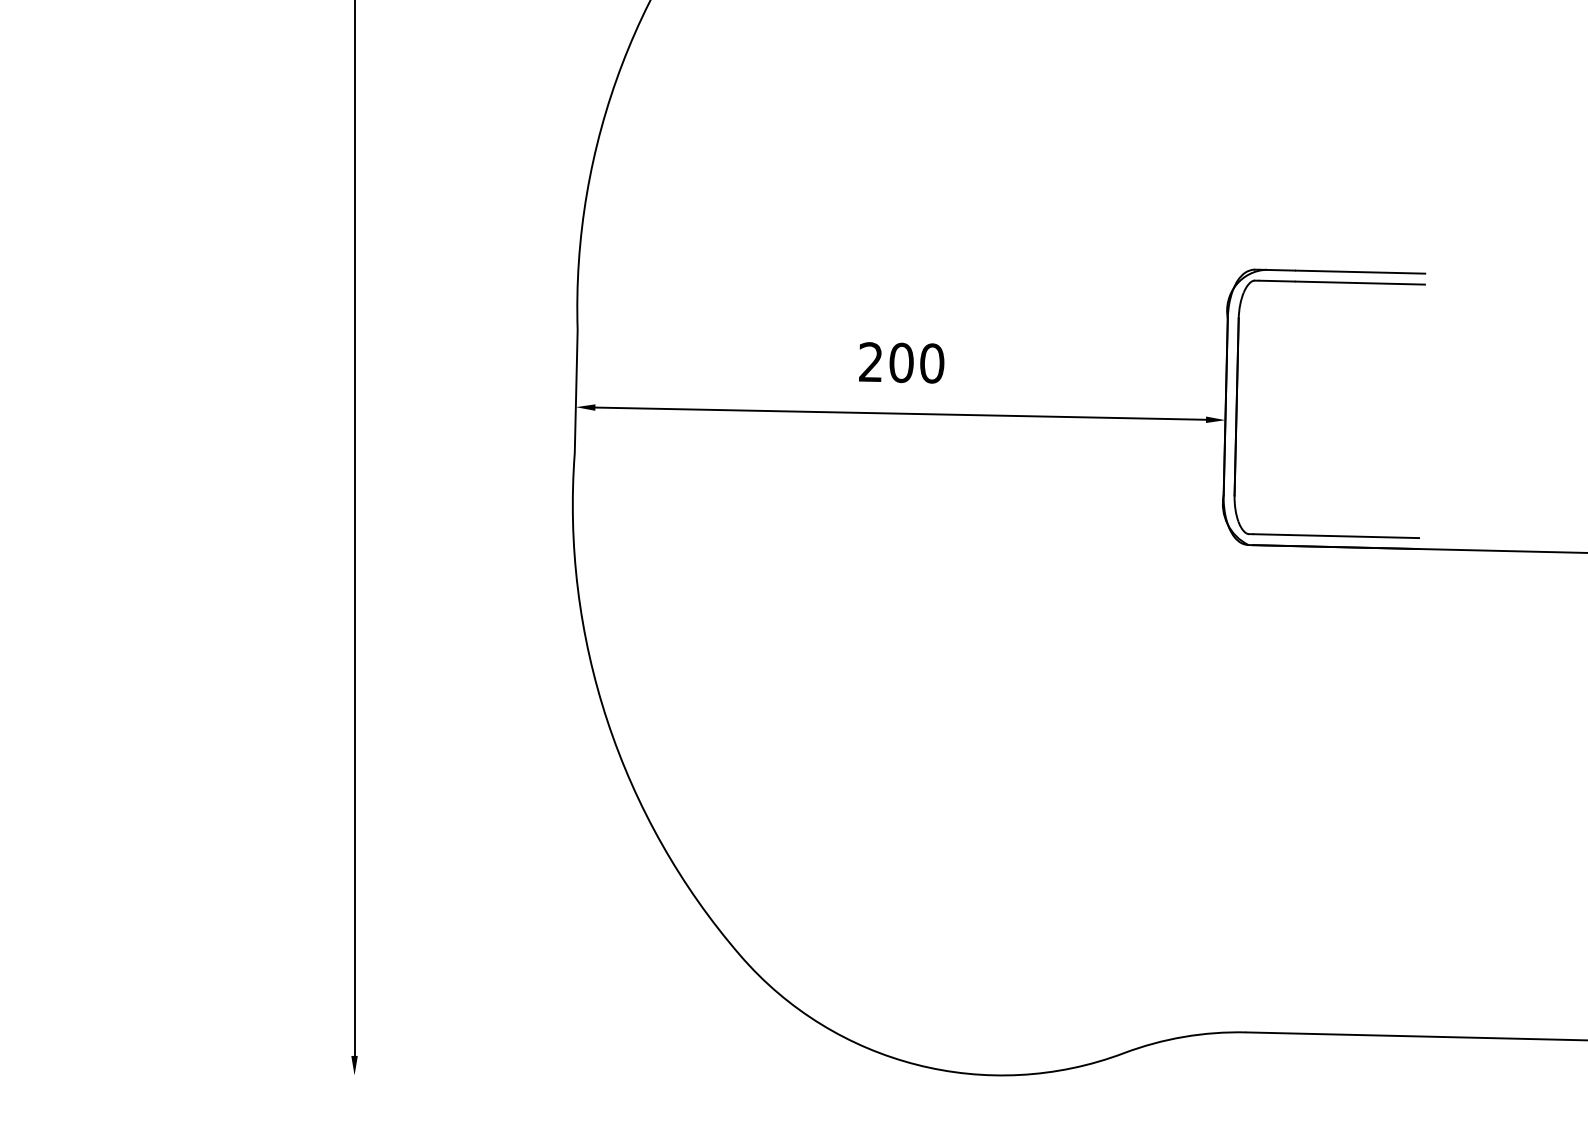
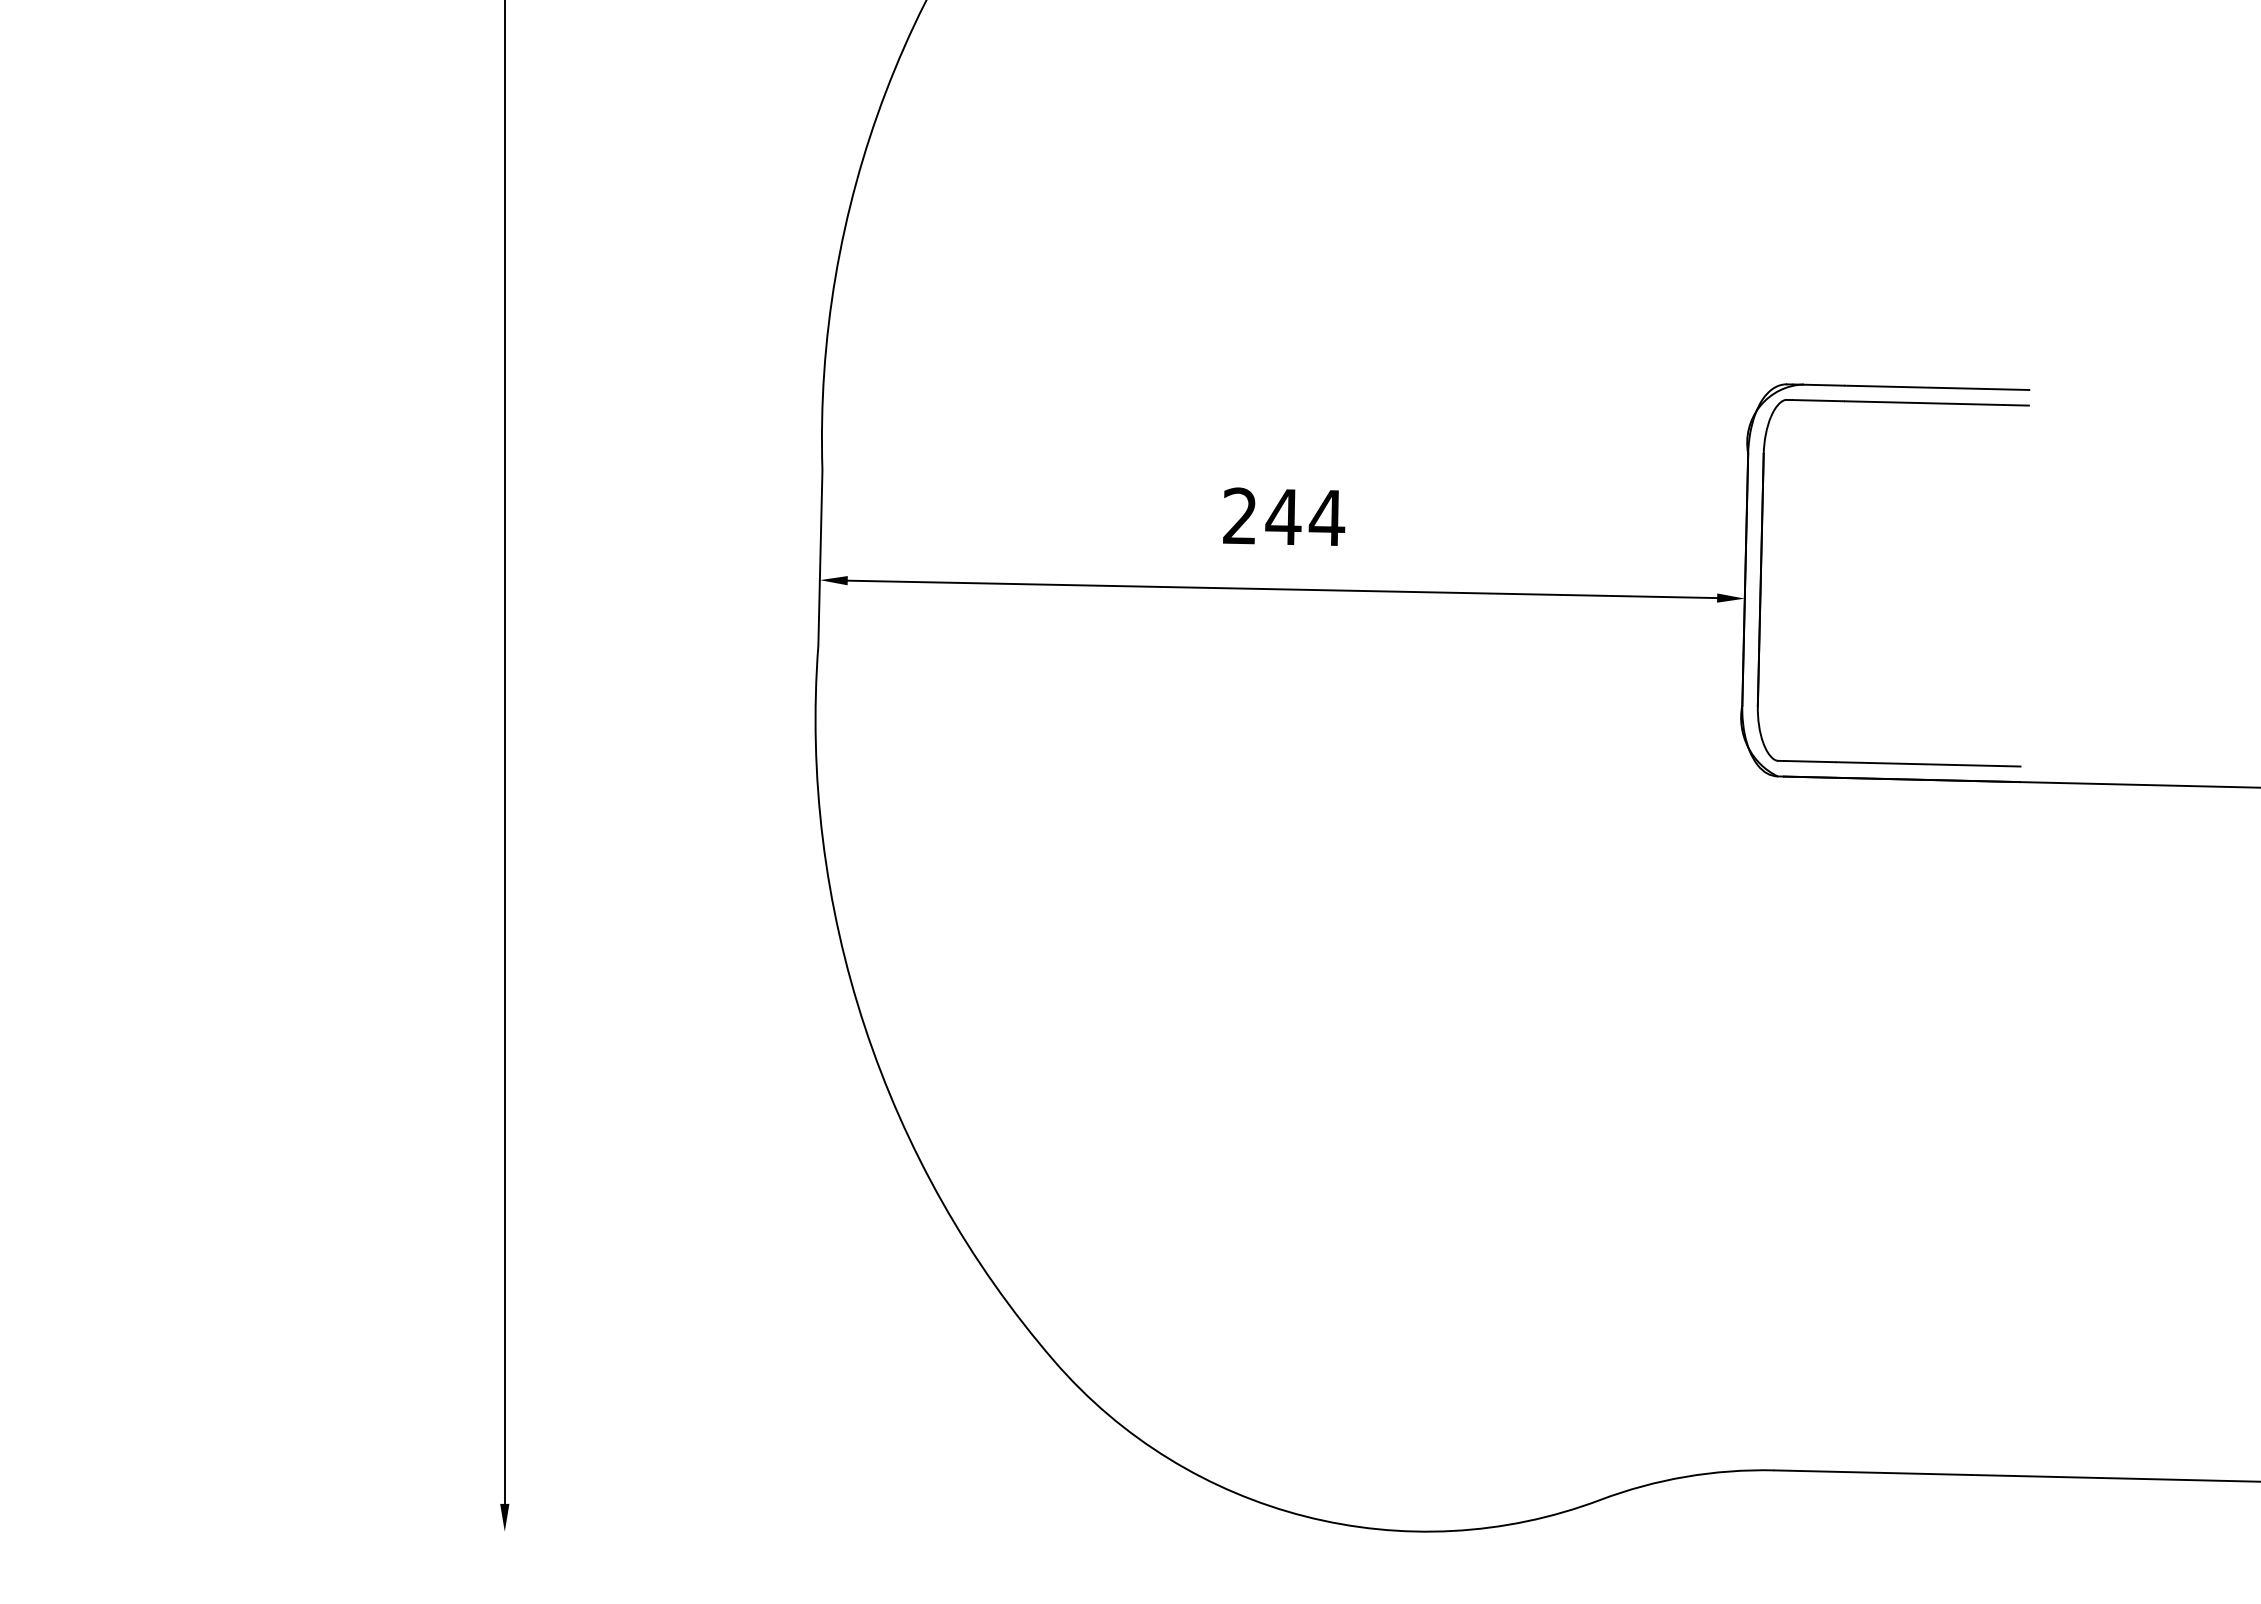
text: (916, 363) -> (1305, 517), 200 -> 244

